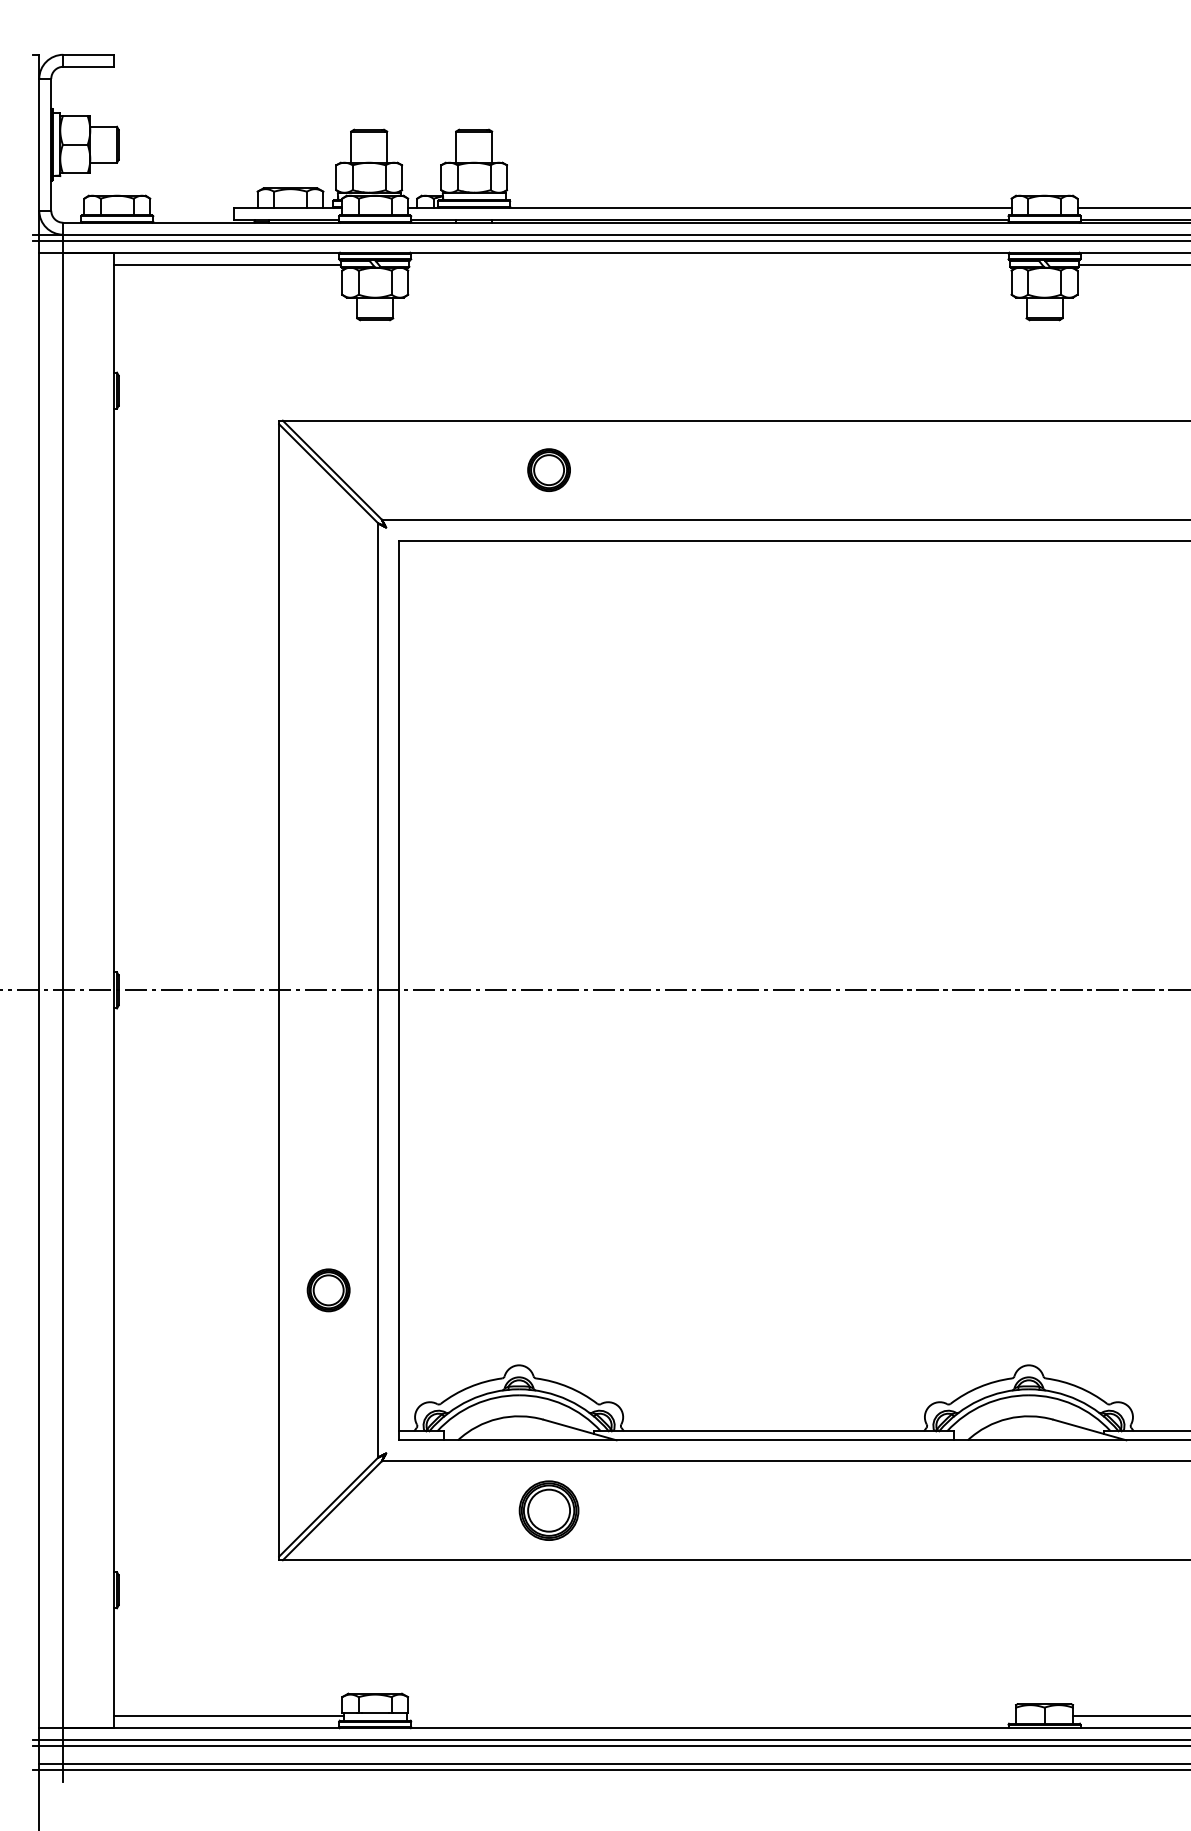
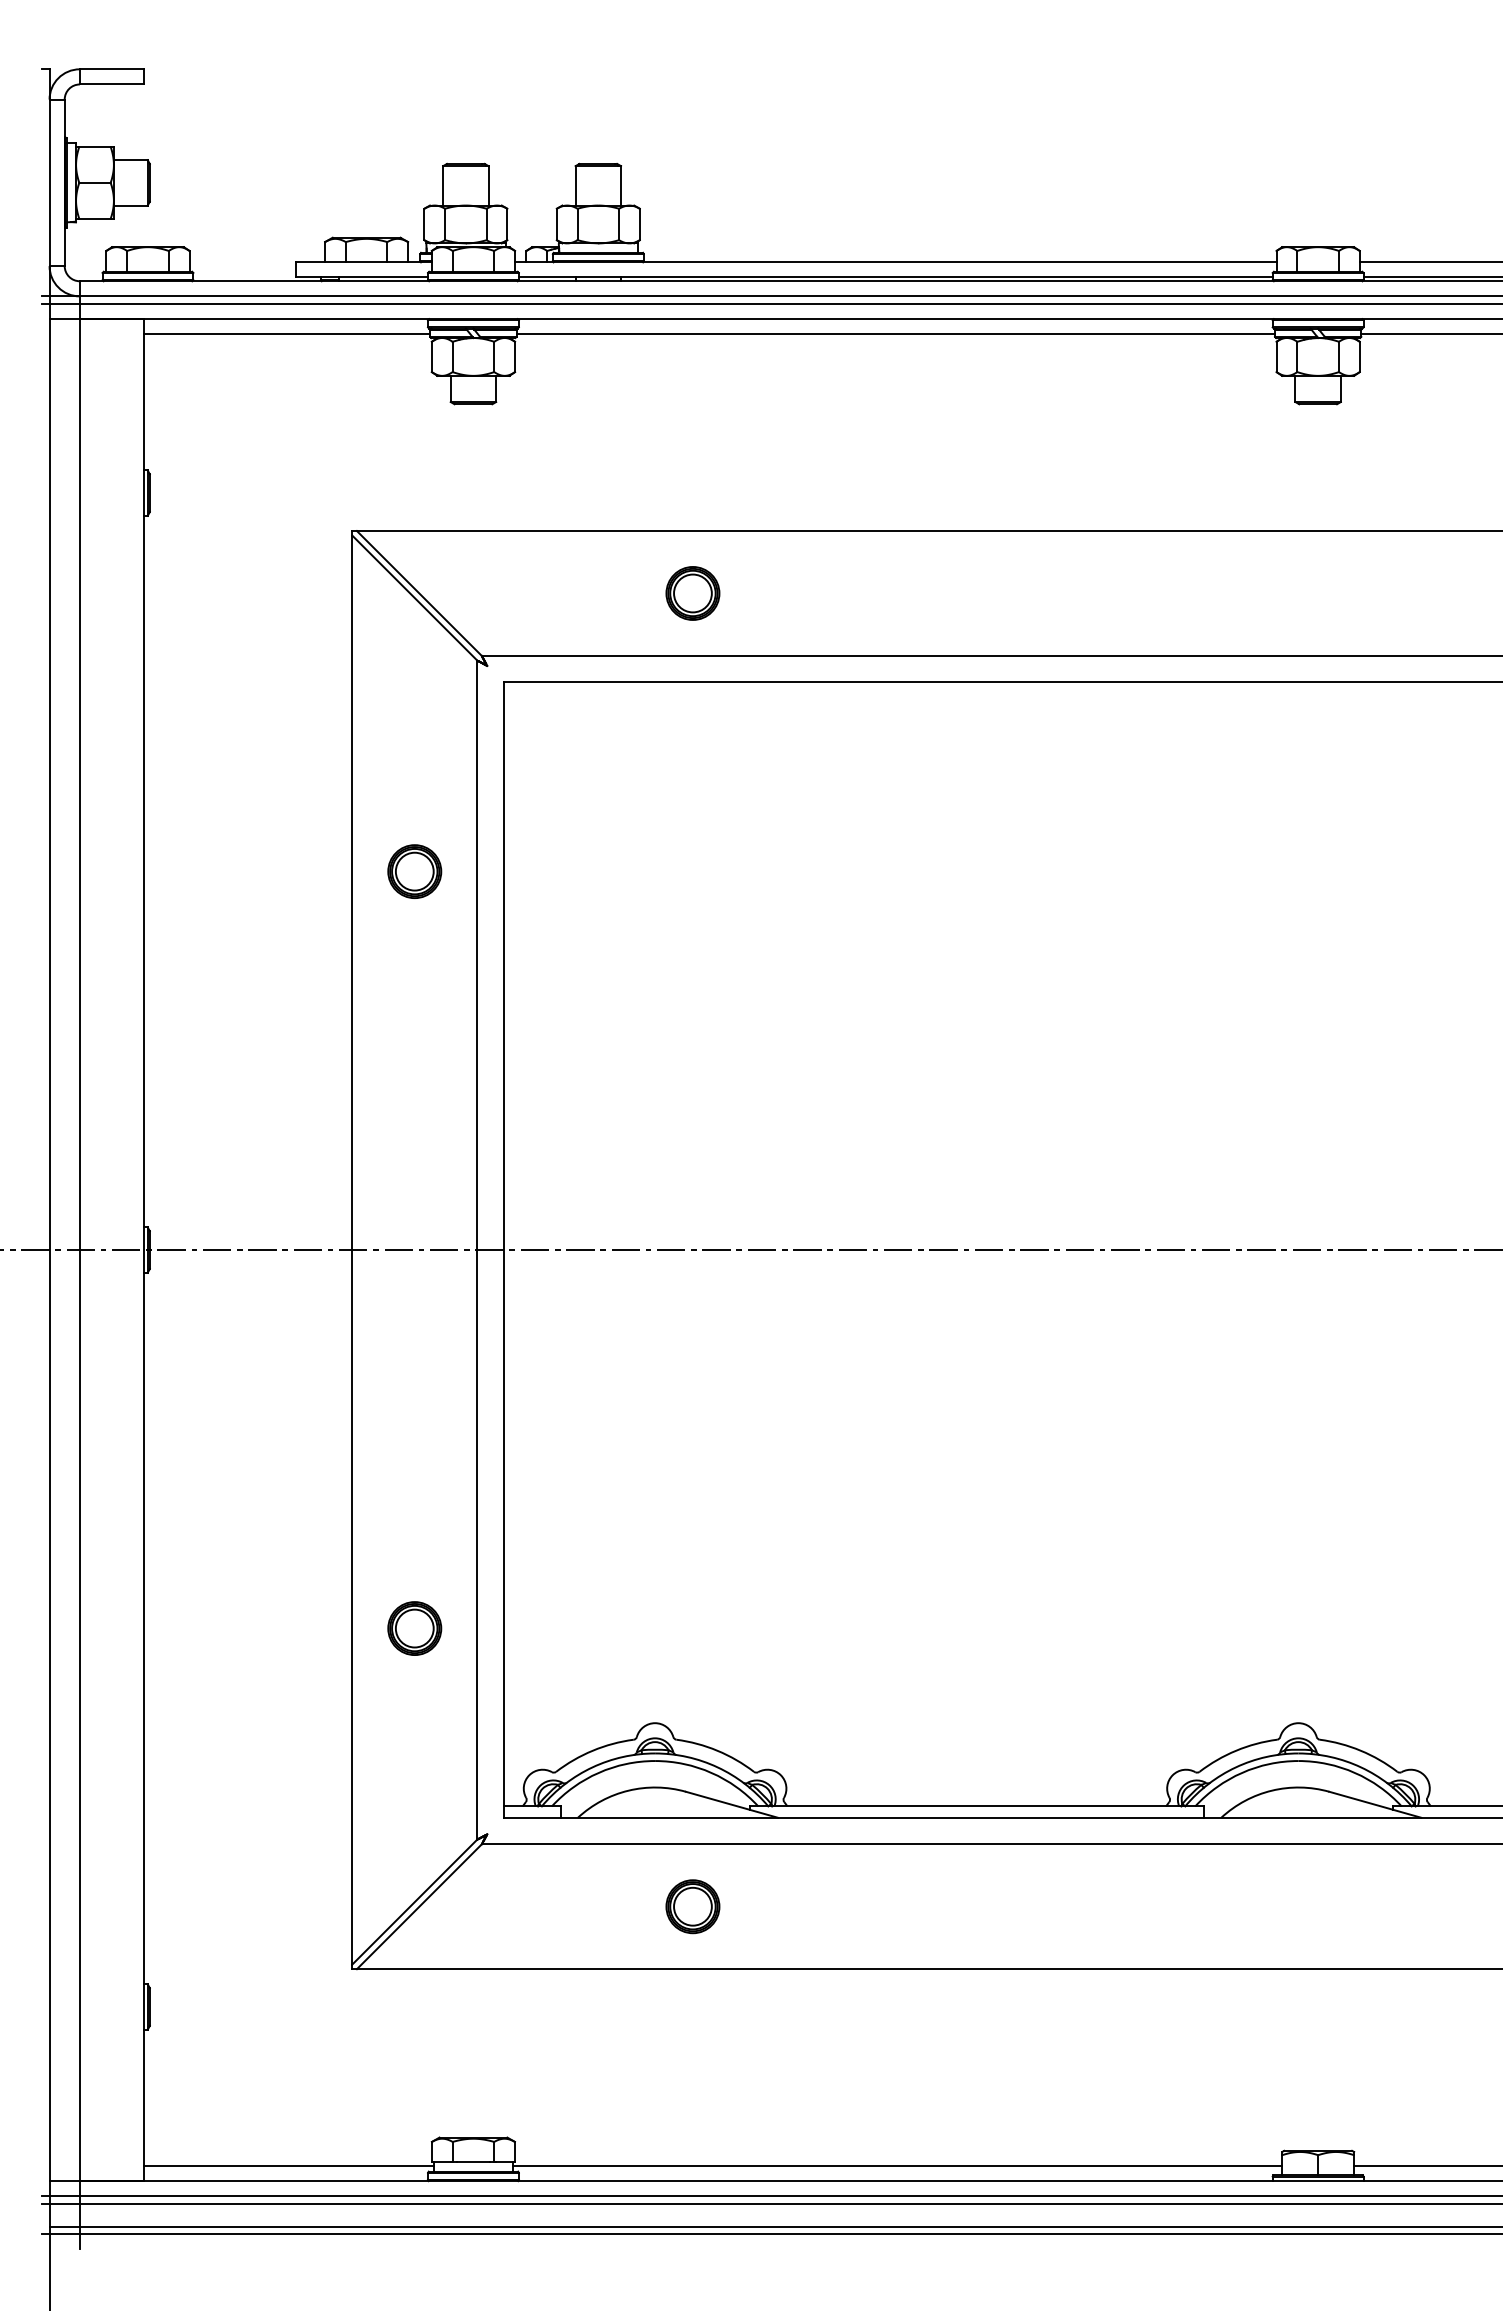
line: (709, 264) -> (895, 334), added
part: (328, 690) -> (414, 871), added
part: (548, 1510) -> (692, 1906), size x0.71
line: (711, 1715) -> (897, 2165), added

